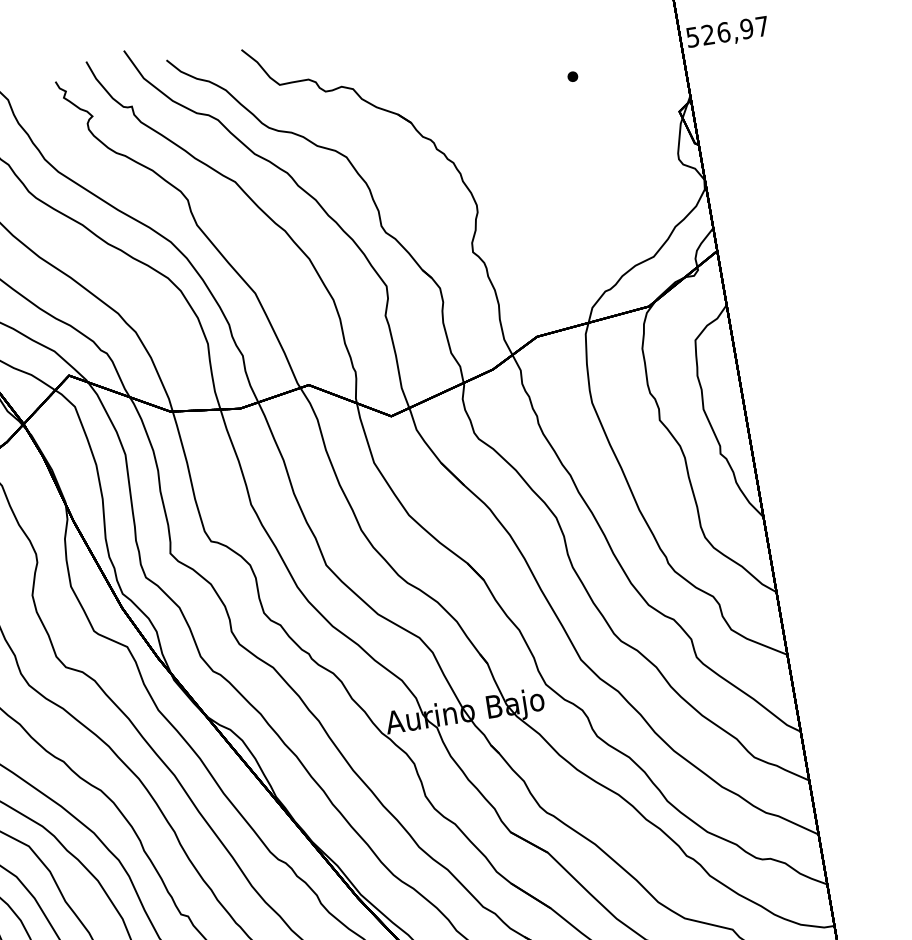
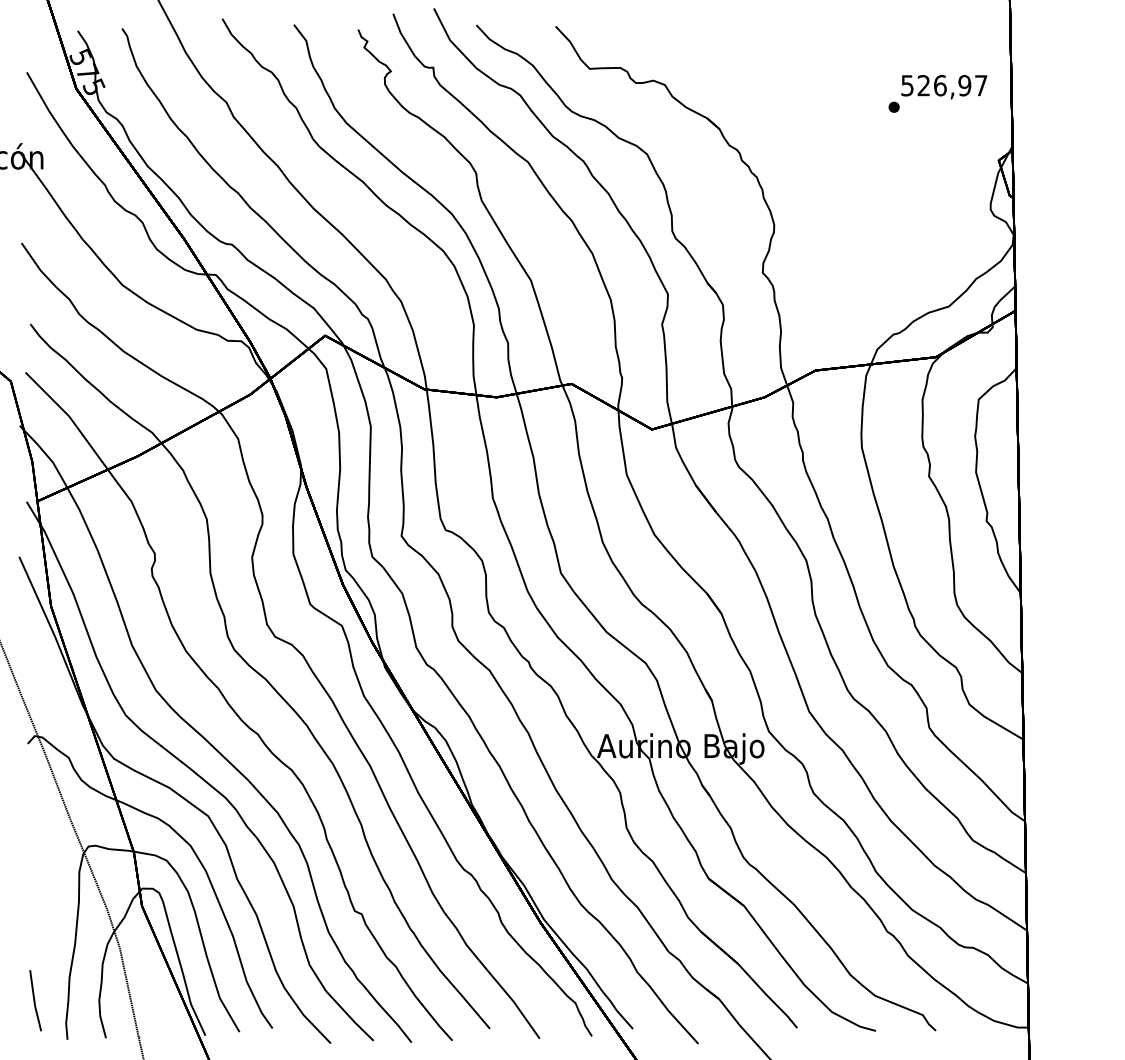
text: (727, 33) -> (944, 87), moved

